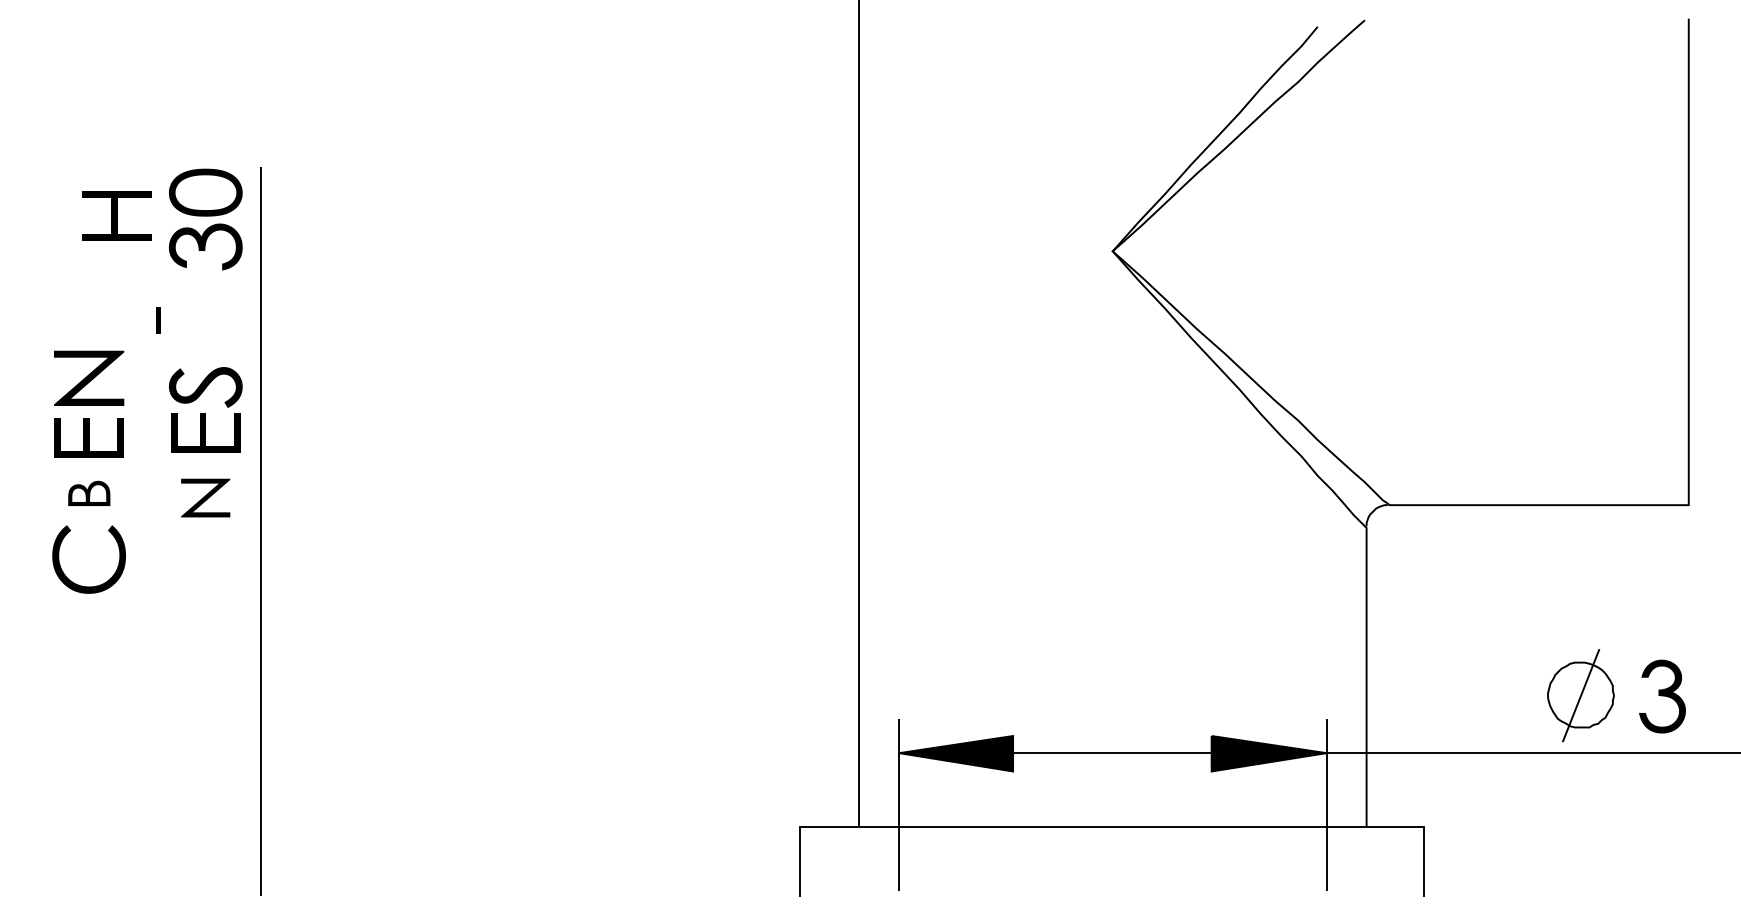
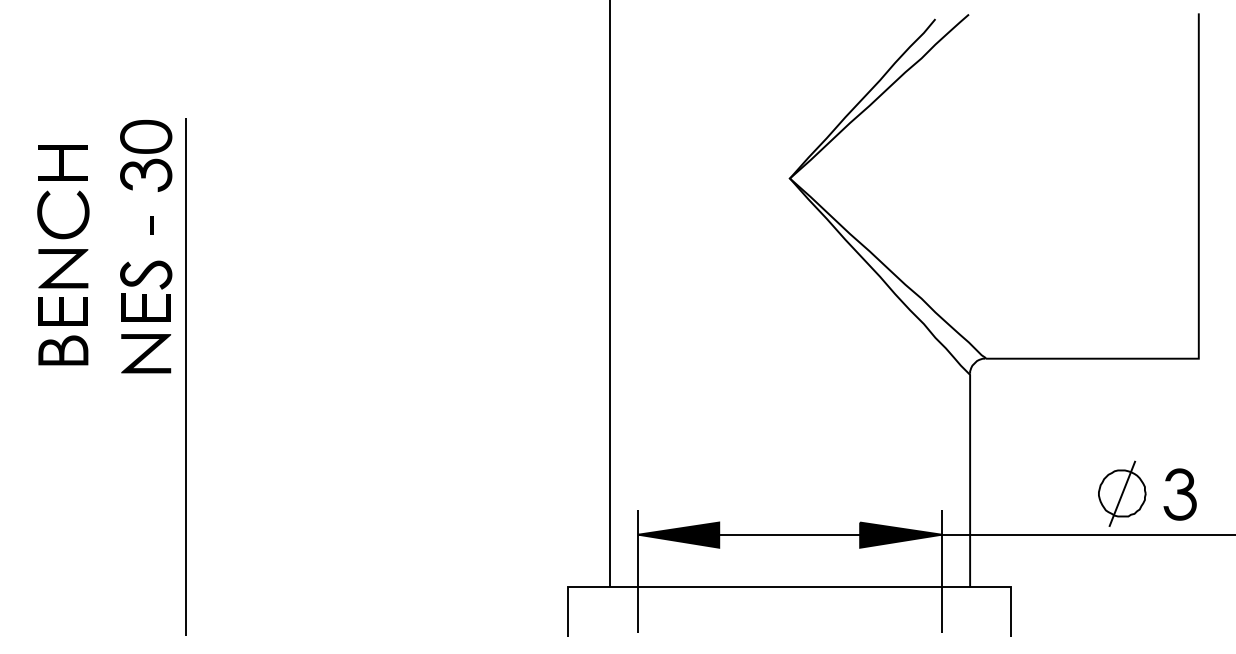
part: (116, 215) -> (62, 162), moved
line: (158, 320) -> (152, 225), moved
part: (89, 493) -> (63, 350), size x1.67
part: (205, 497) -> (145, 353), size x1.43
part: (82, 585) -> (58, 233), moved

